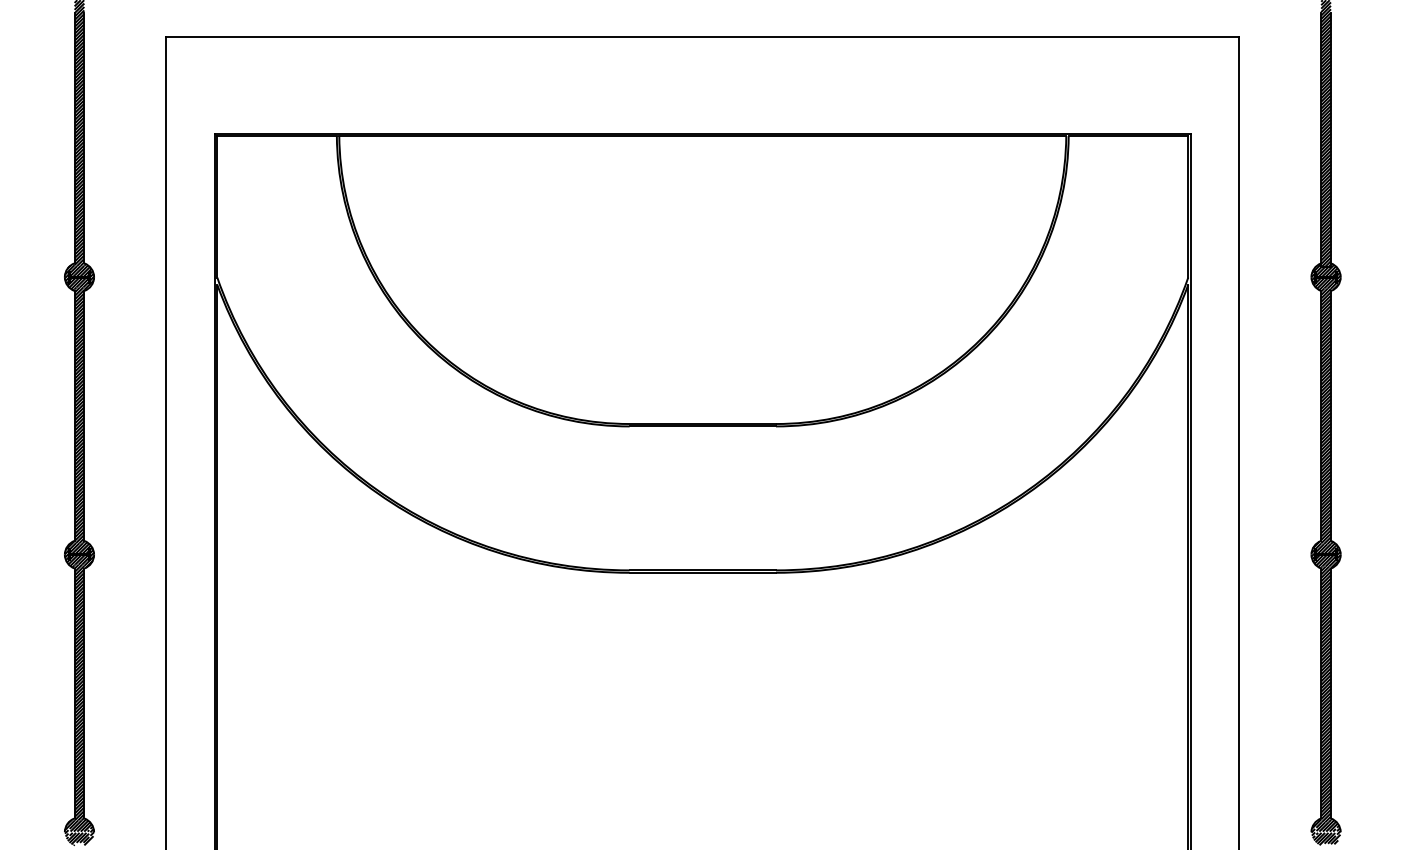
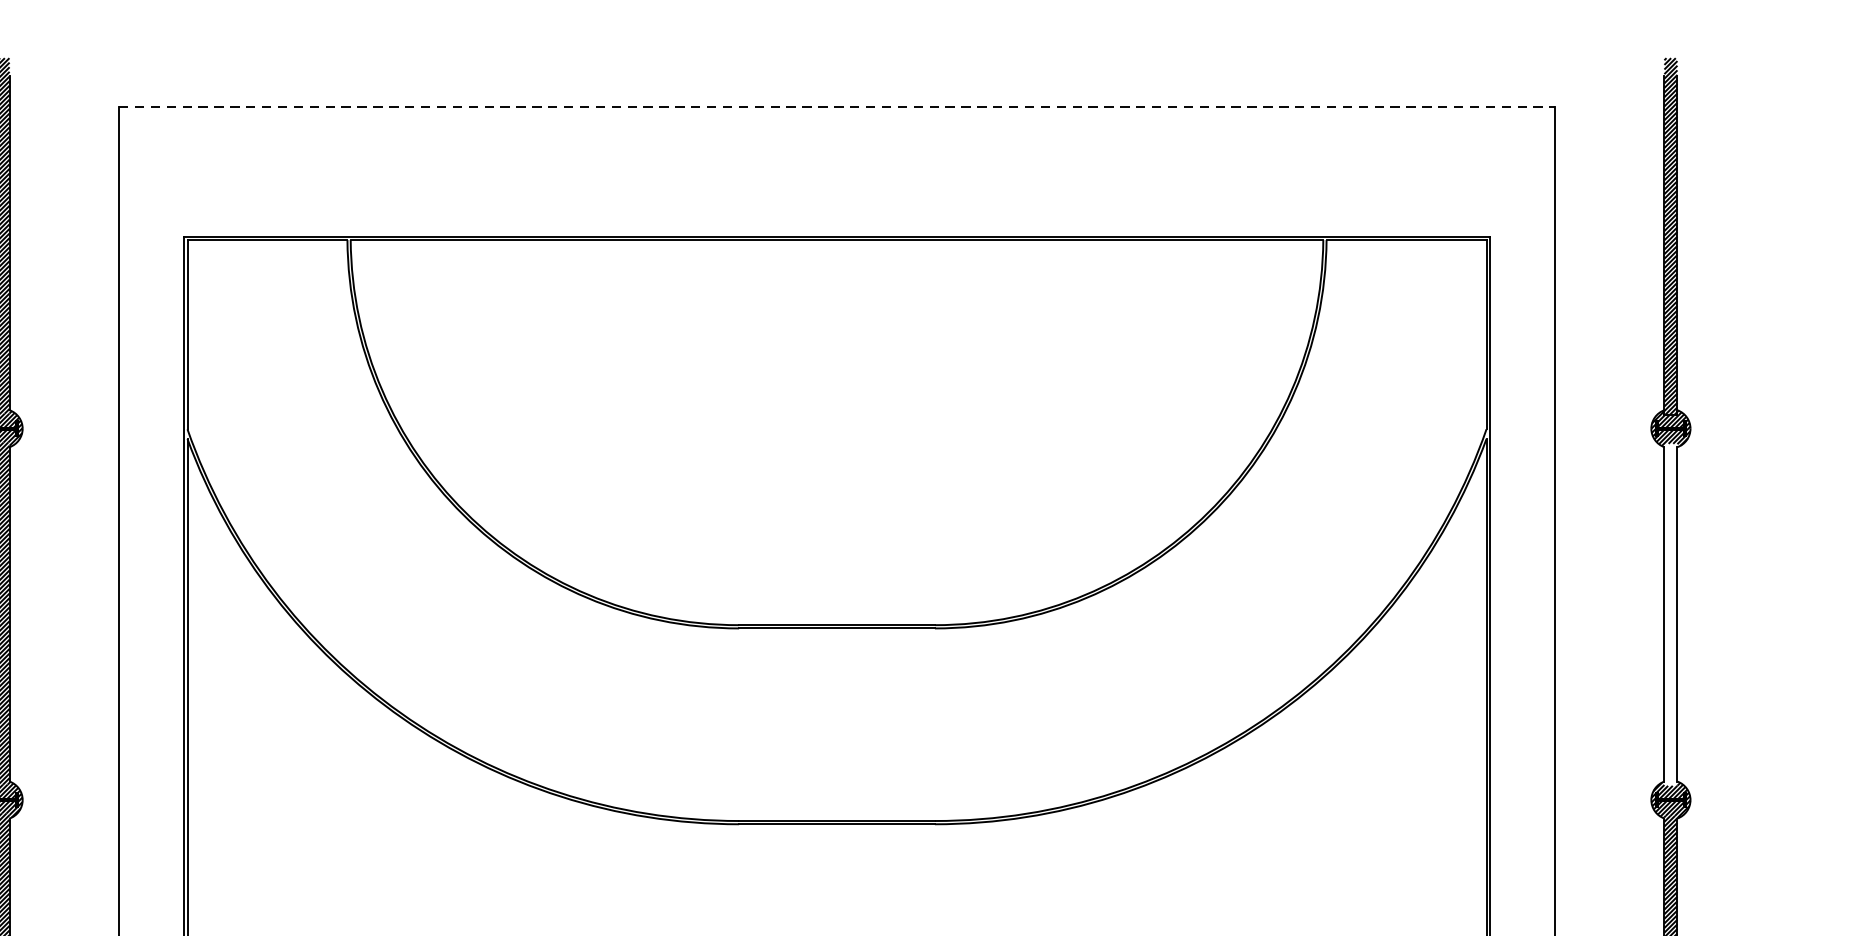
line: (702, 36) -> (836, 106), solid -> dashed
hatch: (1325, 416) -> (1670, 615), removed

